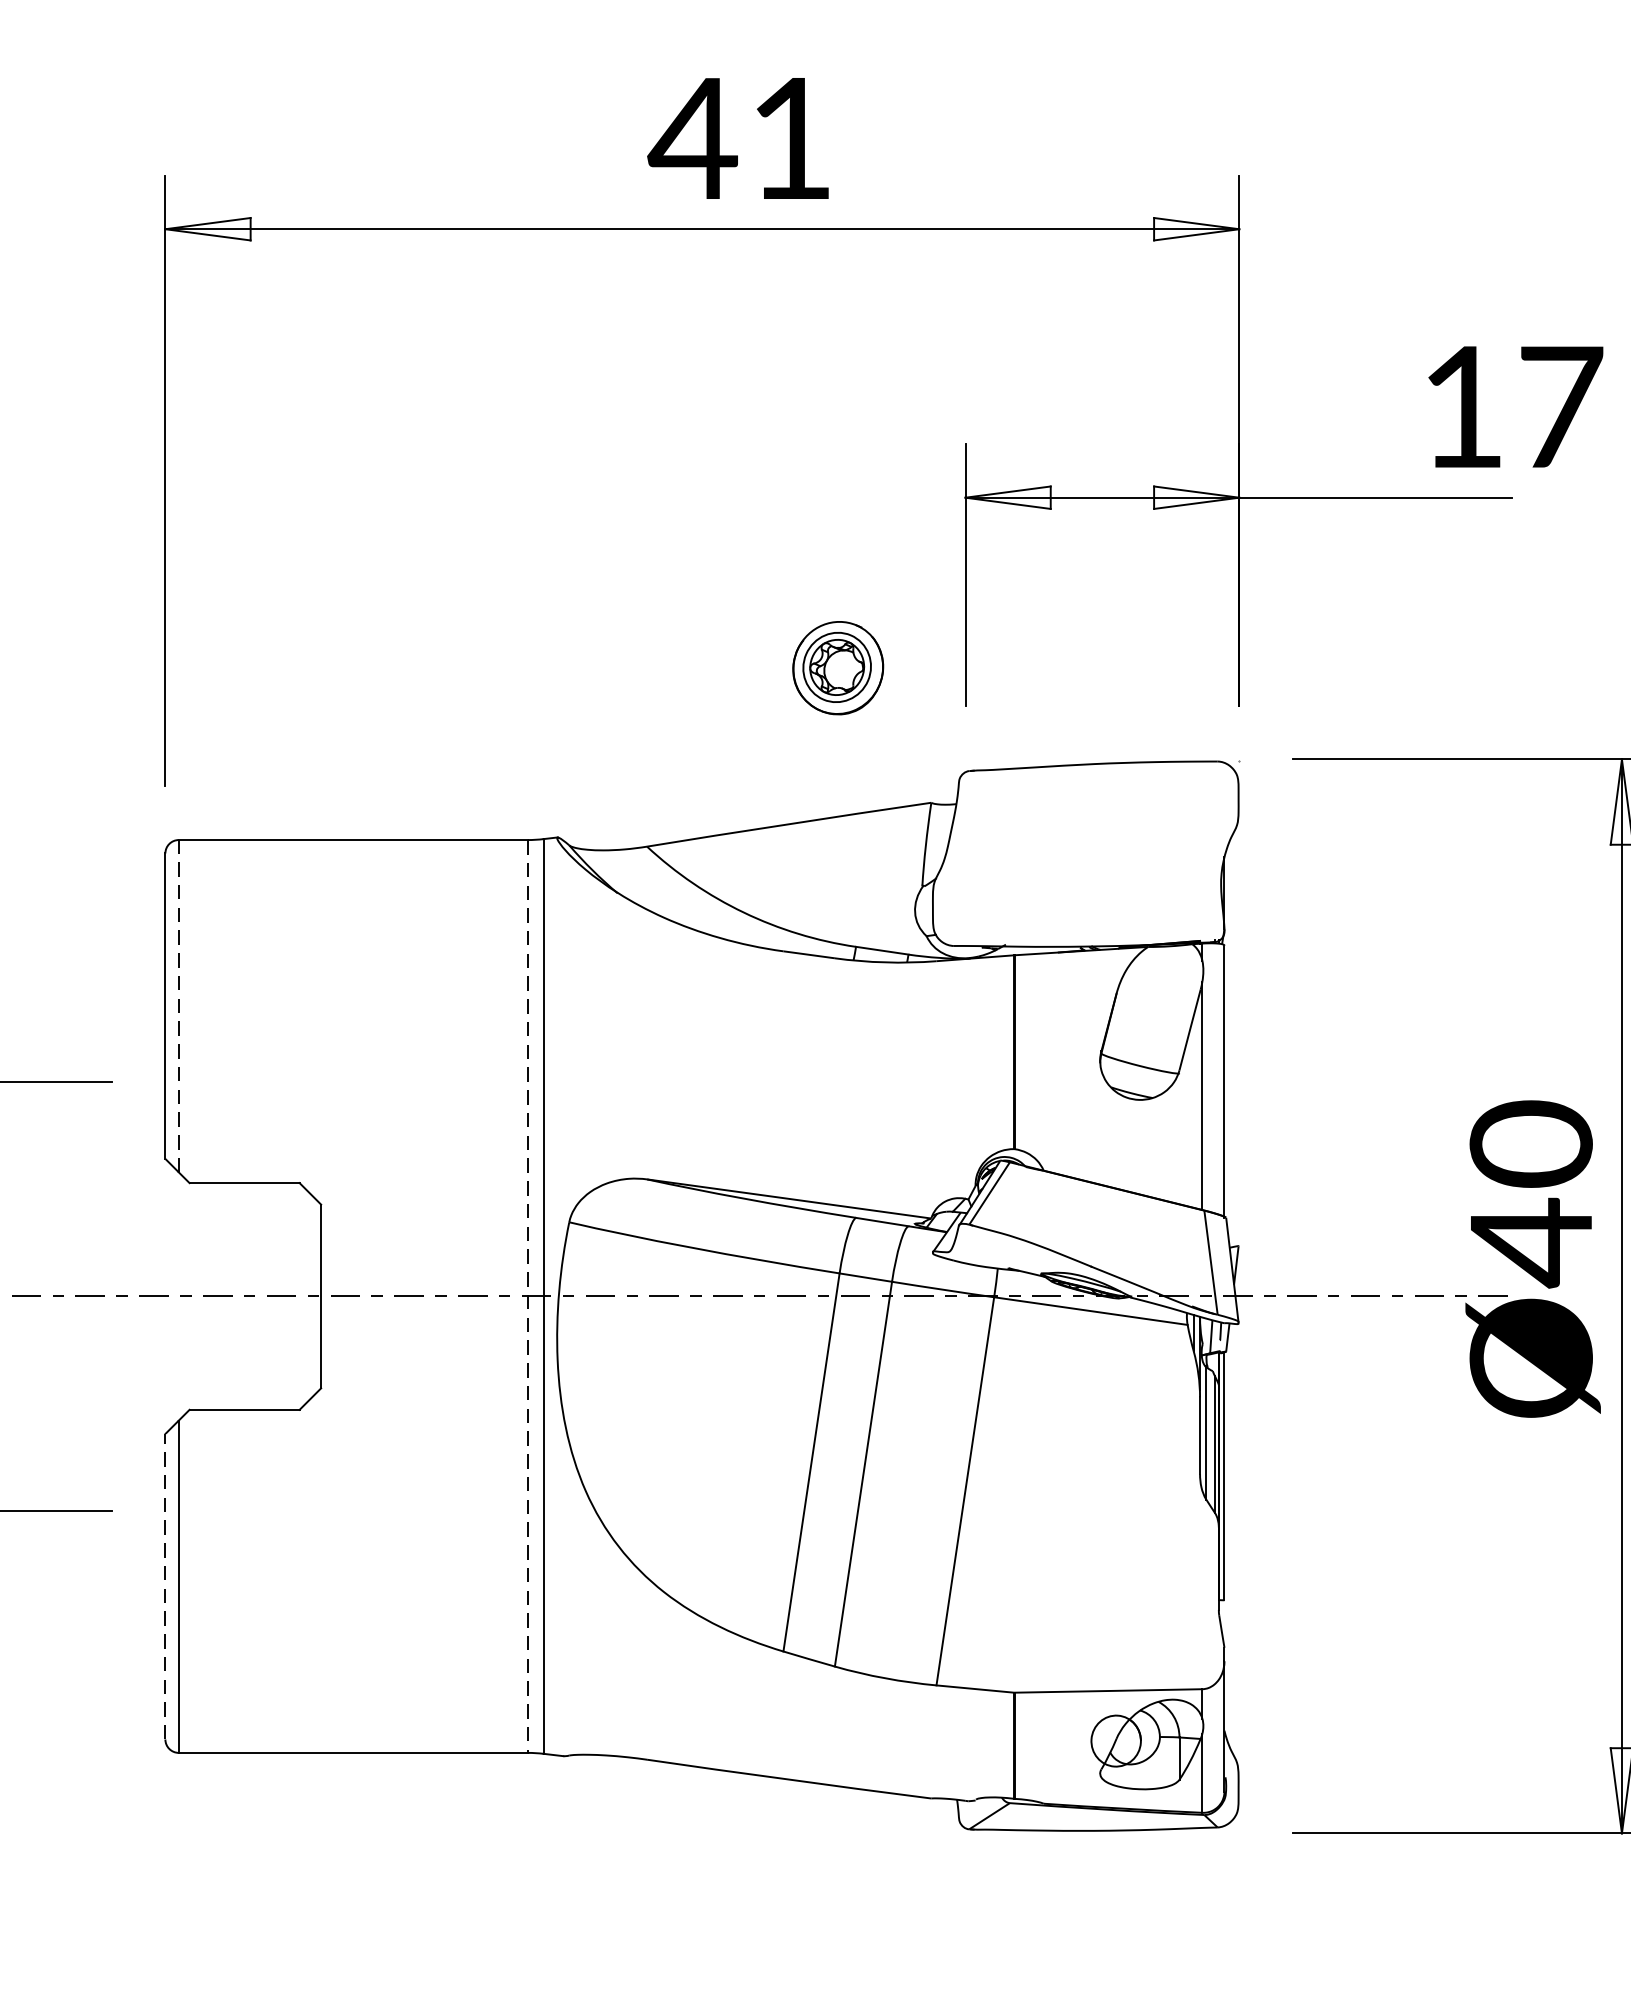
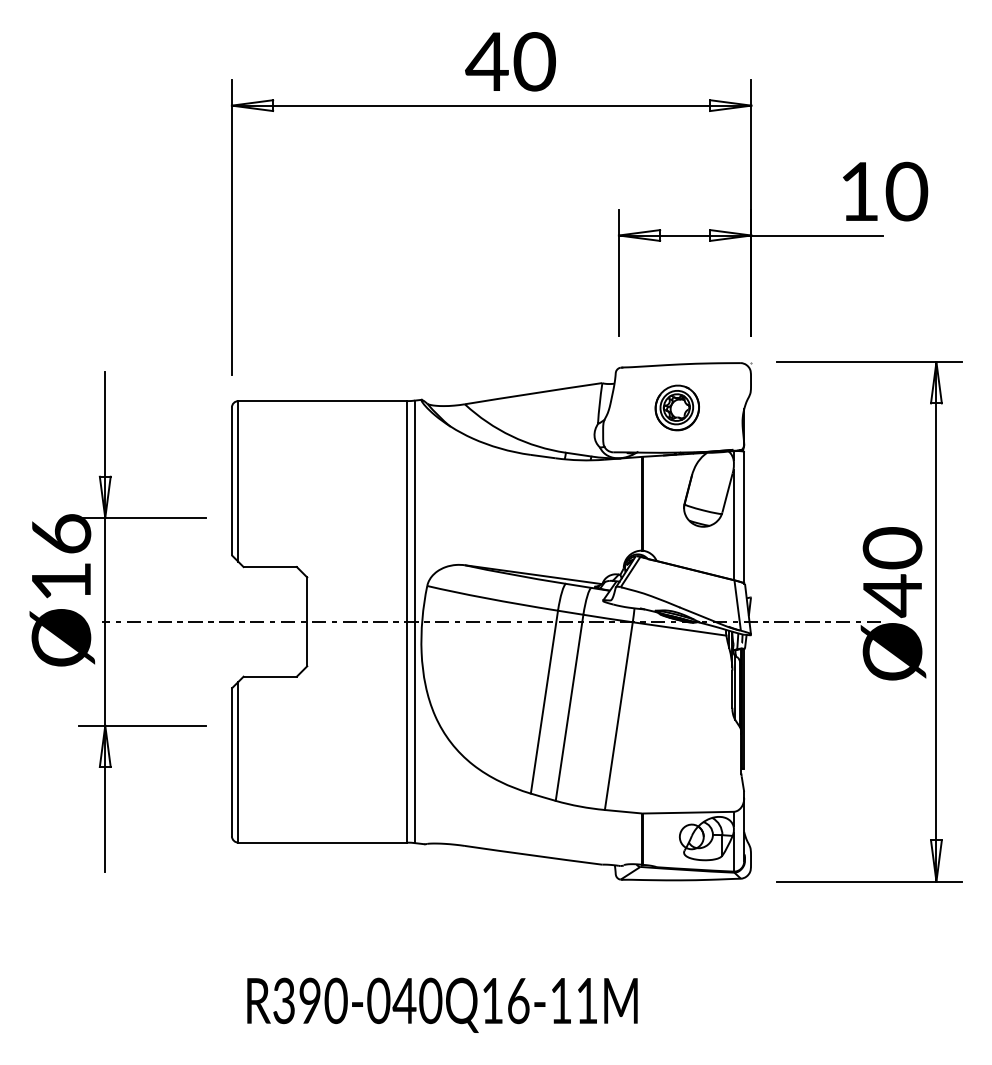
text: (790, 137) -> (534, 61), 41 -> 40
text: (1560, 406) -> (906, 191), 17 -> 10
part: (836, 667) -> (676, 407), moved
line: (179, 1004) -> (238, 480), dashed -> solid
line: (528, 1295) -> (407, 621), dashed -> solid
line: (164, 1587) -> (231, 762), dashed -> solid

